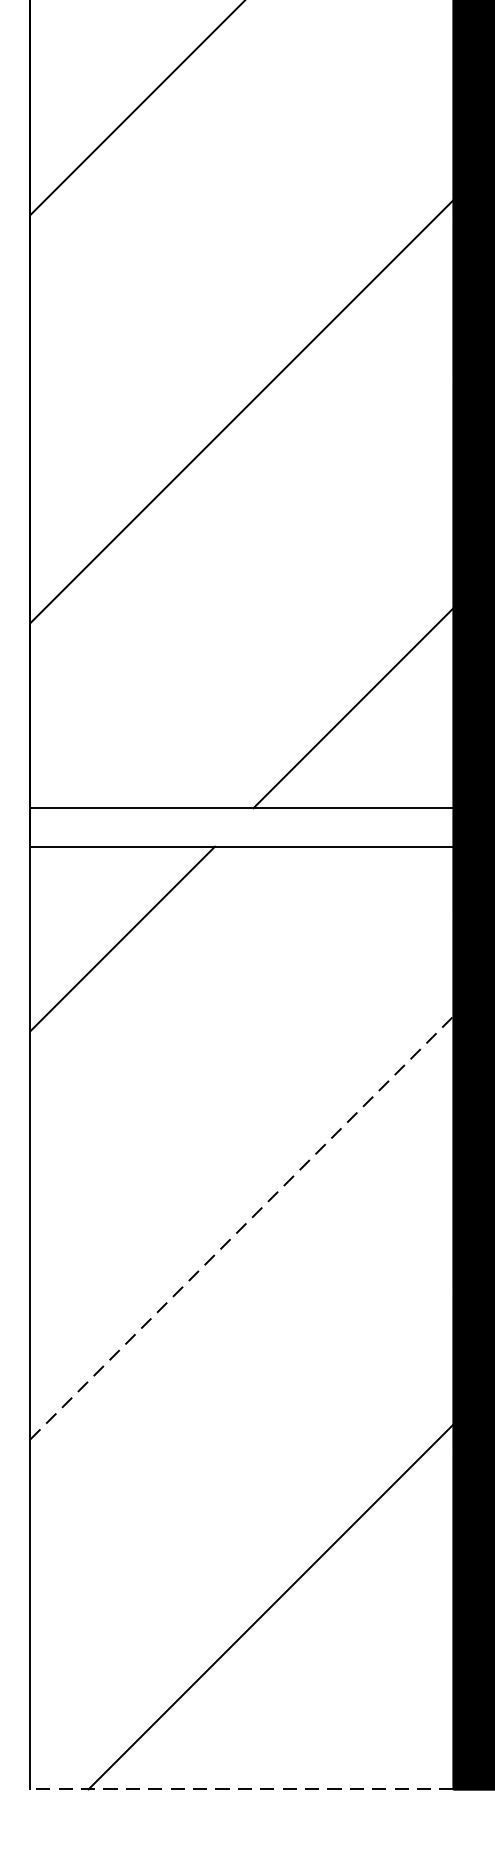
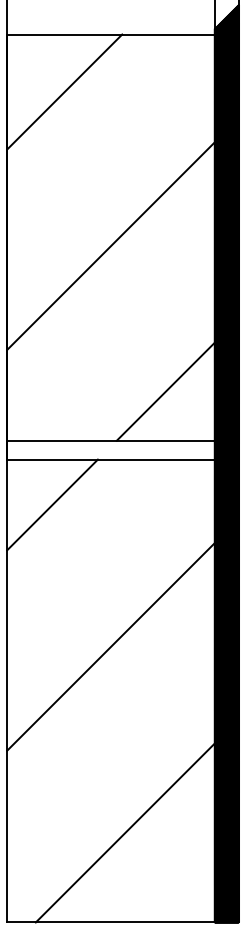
line: (242, 1227) -> (111, 646), dashed -> solid
line: (242, 1789) -> (111, 922), dashed -> solid

